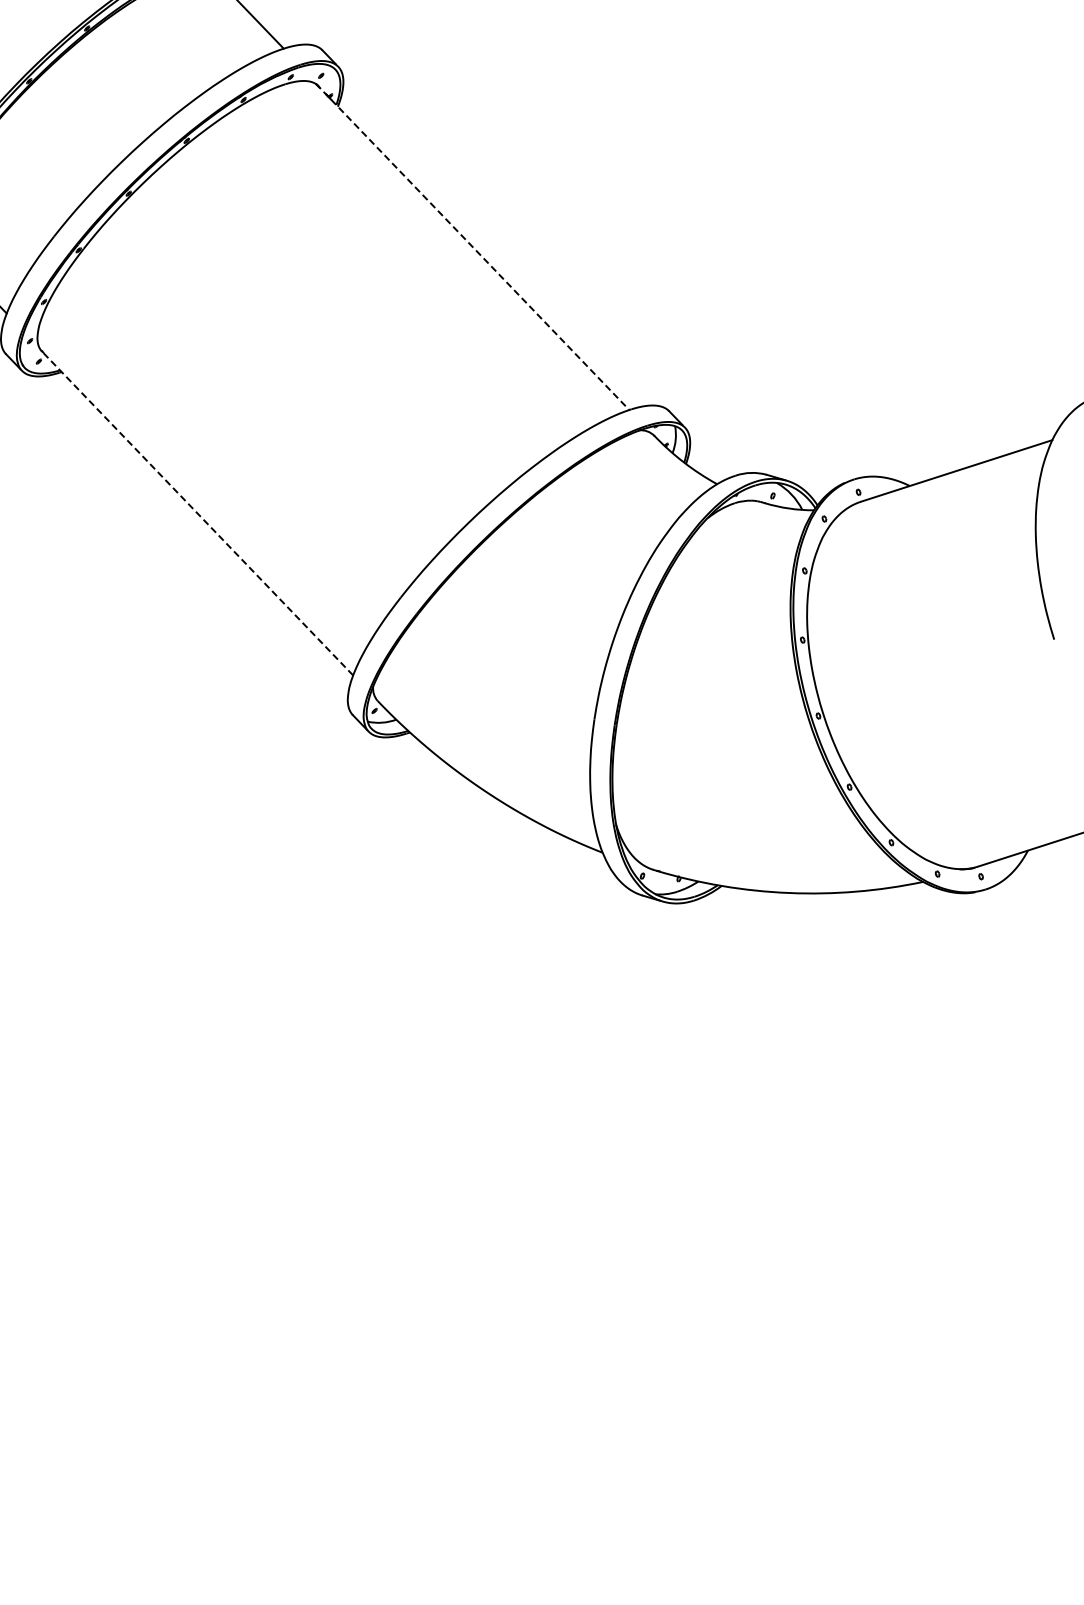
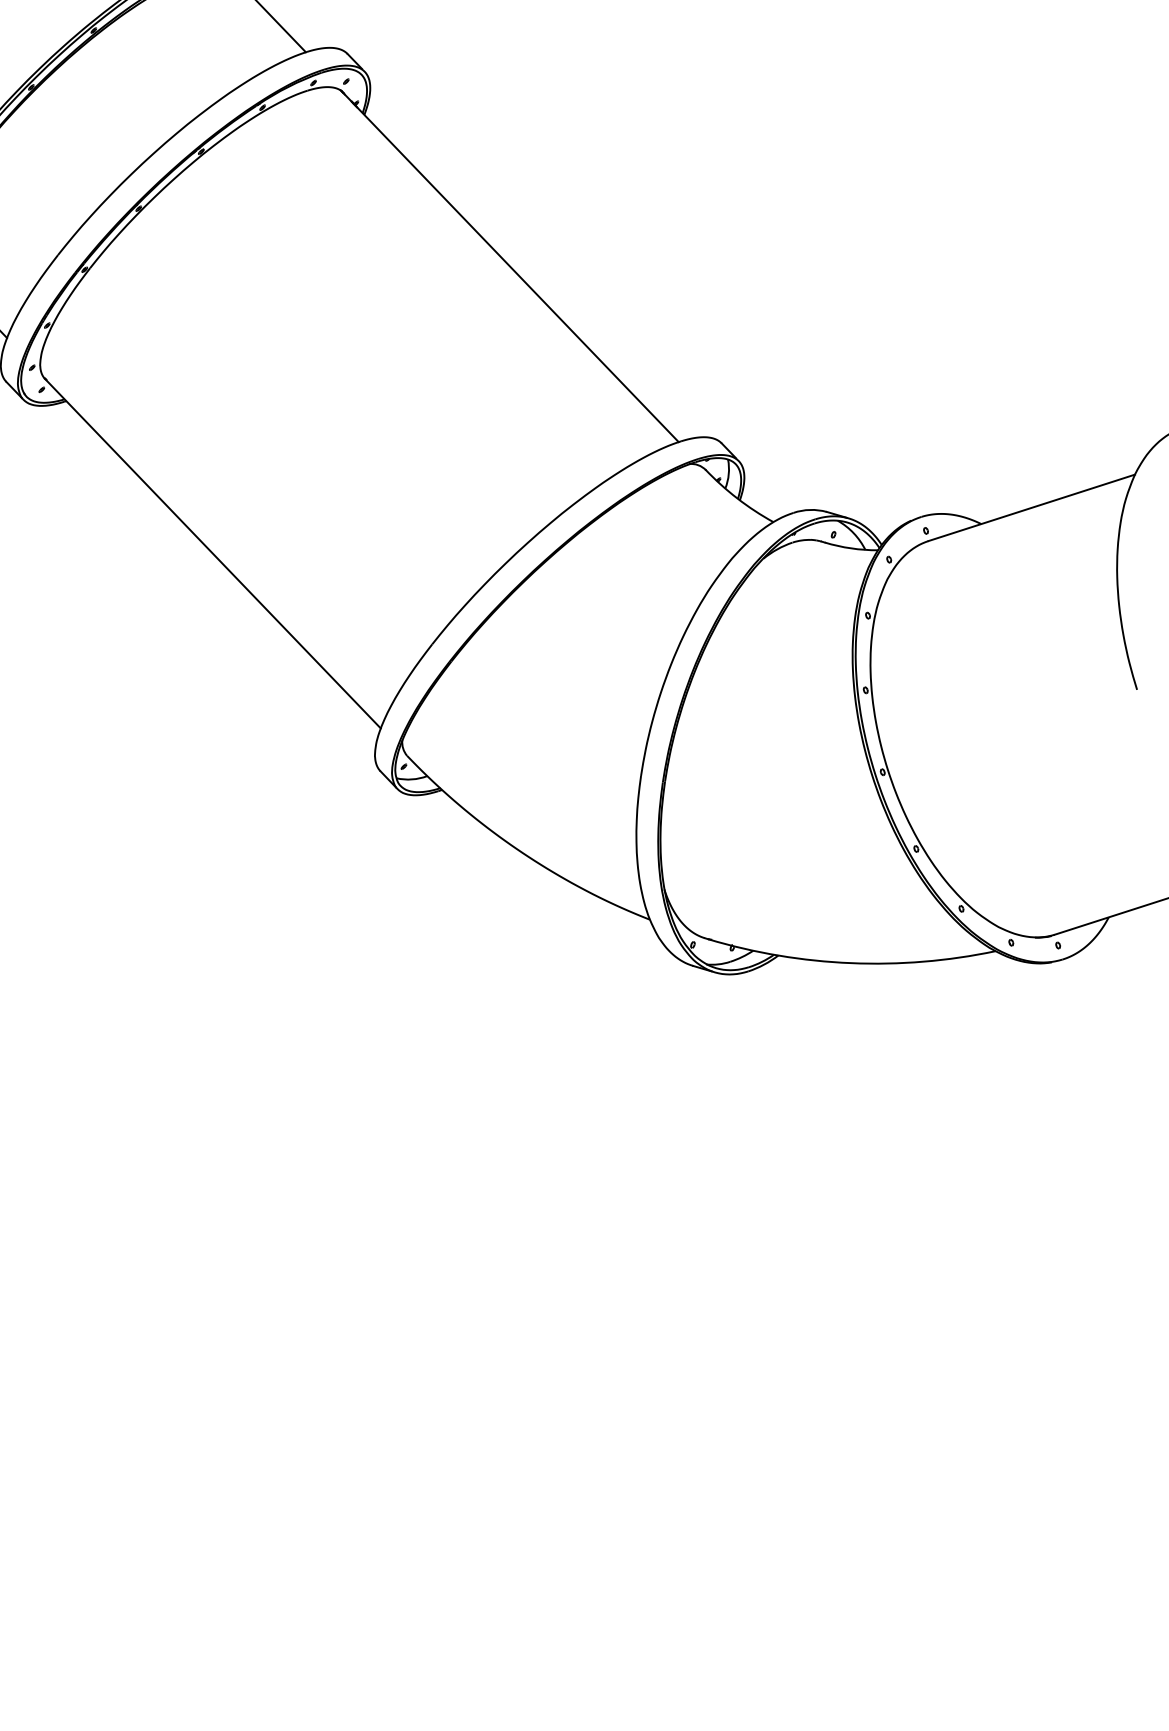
line: (473, 247) -> (510, 266), dashed -> solid
line: (197, 513) -> (212, 553), dashed -> solid

